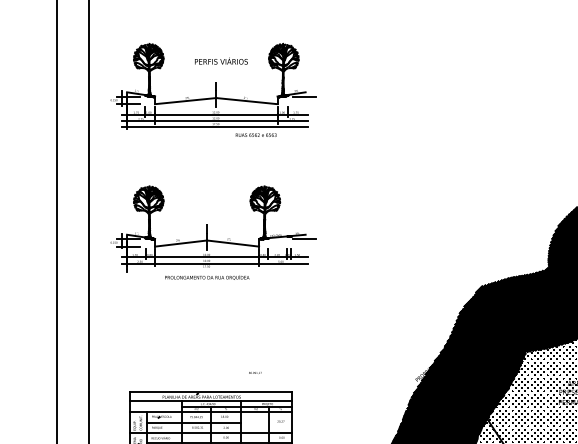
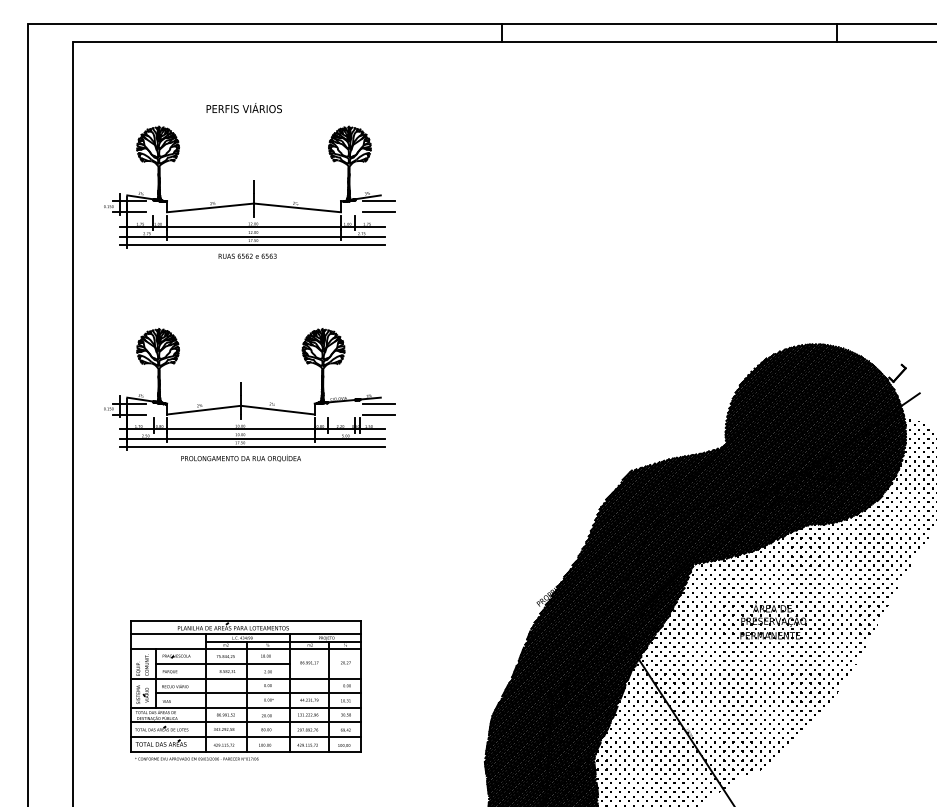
text: (220, 61) -> (243, 108), moved
line: (303, 104) -> (378, 212), added
text: (256, 134) -> (247, 255), moved
line: (303, 246) -> (378, 414), added
line: (214, 269) -> (251, 446), added
text: (255, 372) -> (309, 662), moved

